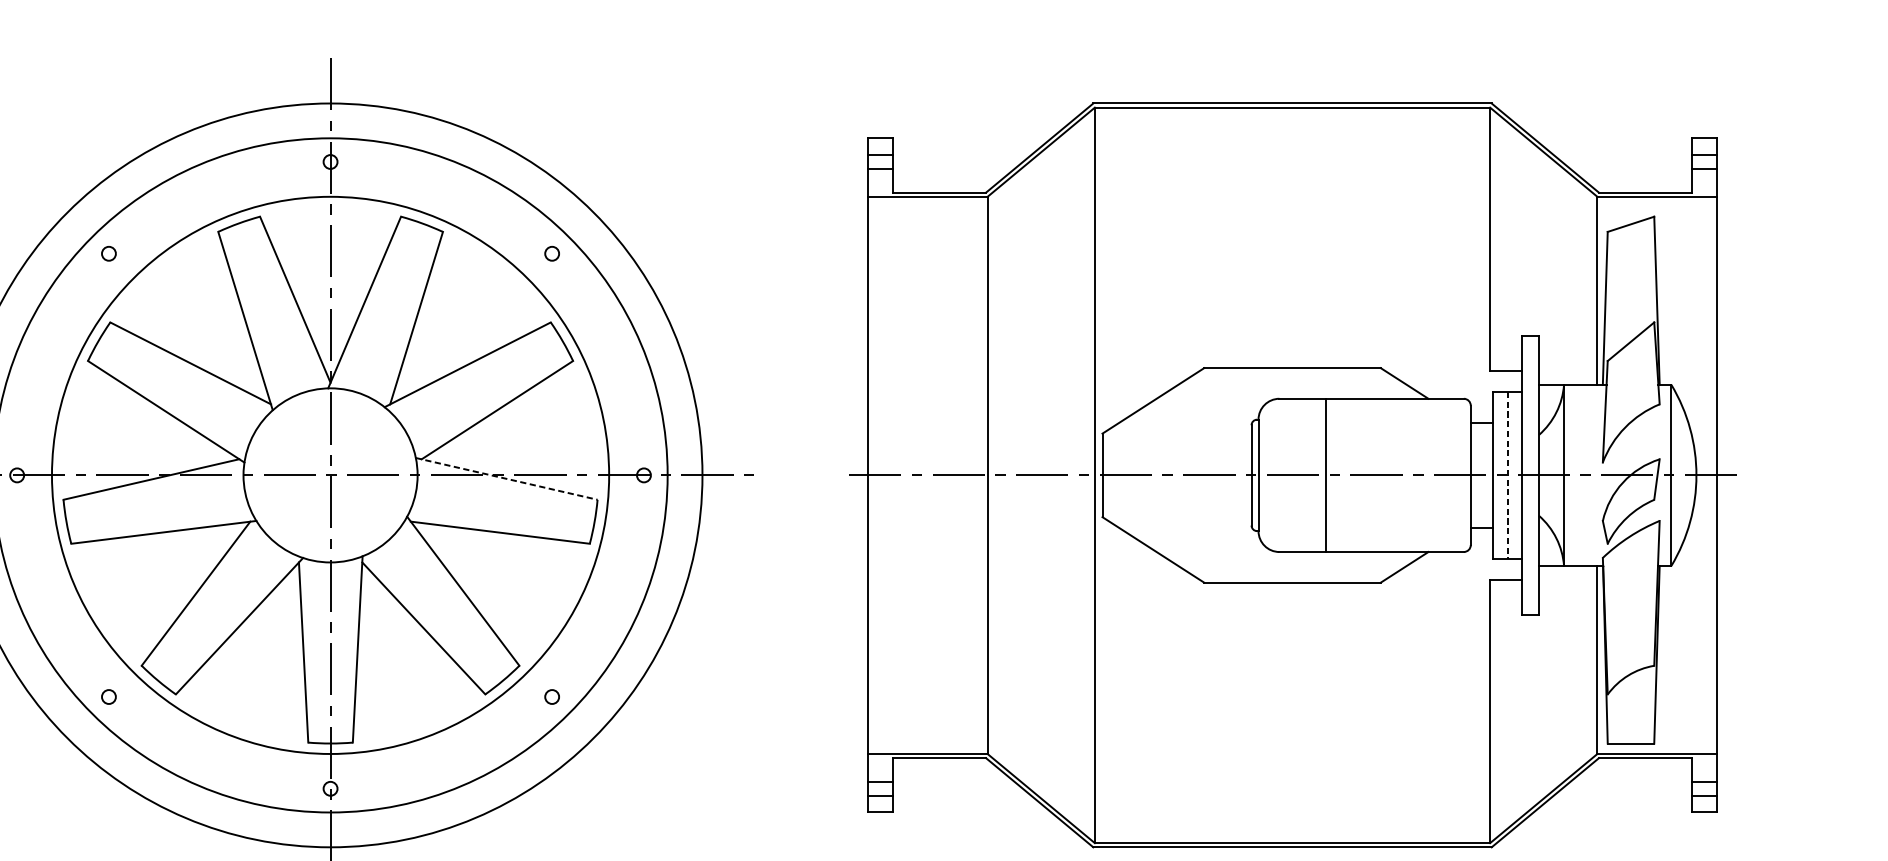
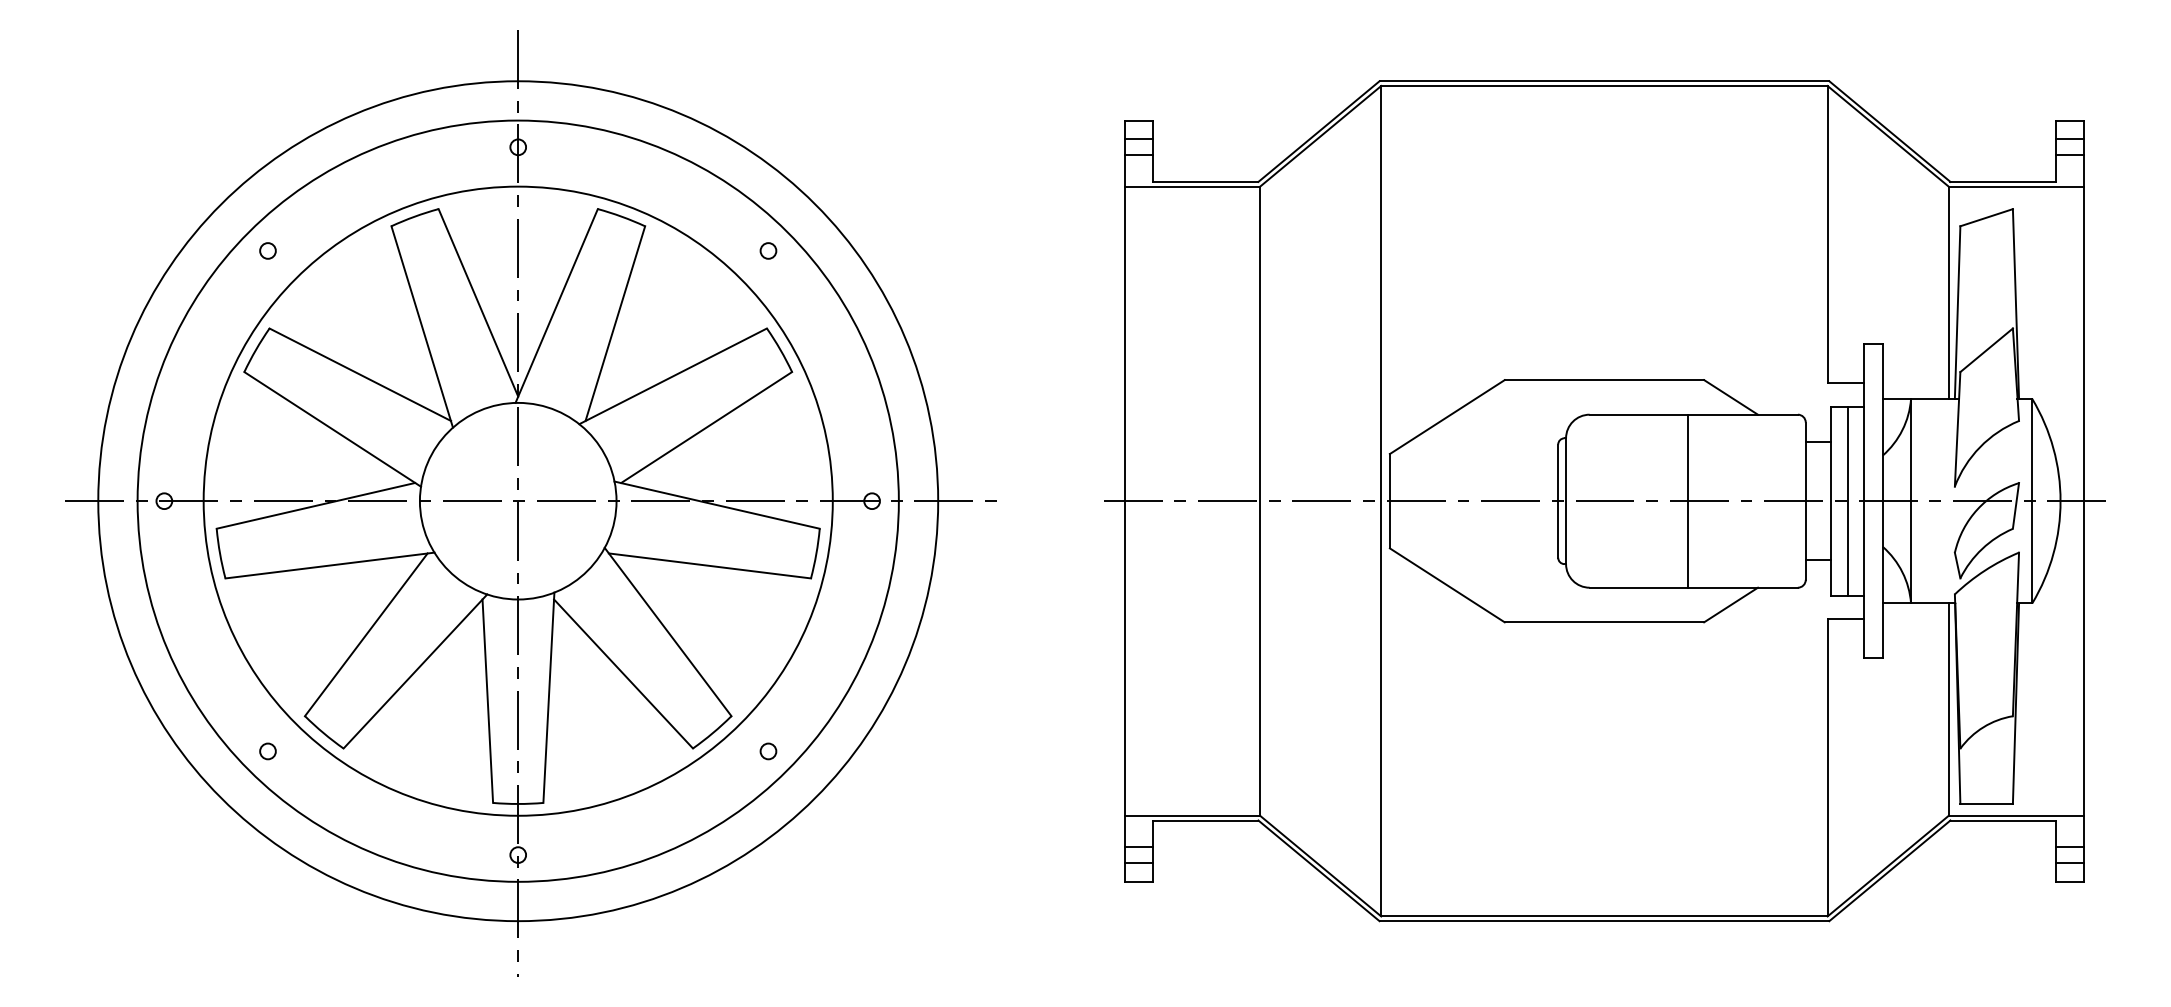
line: (1326, 474) -> (1687, 500), moved
line: (1508, 475) -> (1848, 501), dashed -> solid
line: (507, 479) -> (717, 505), dashed -> solid

